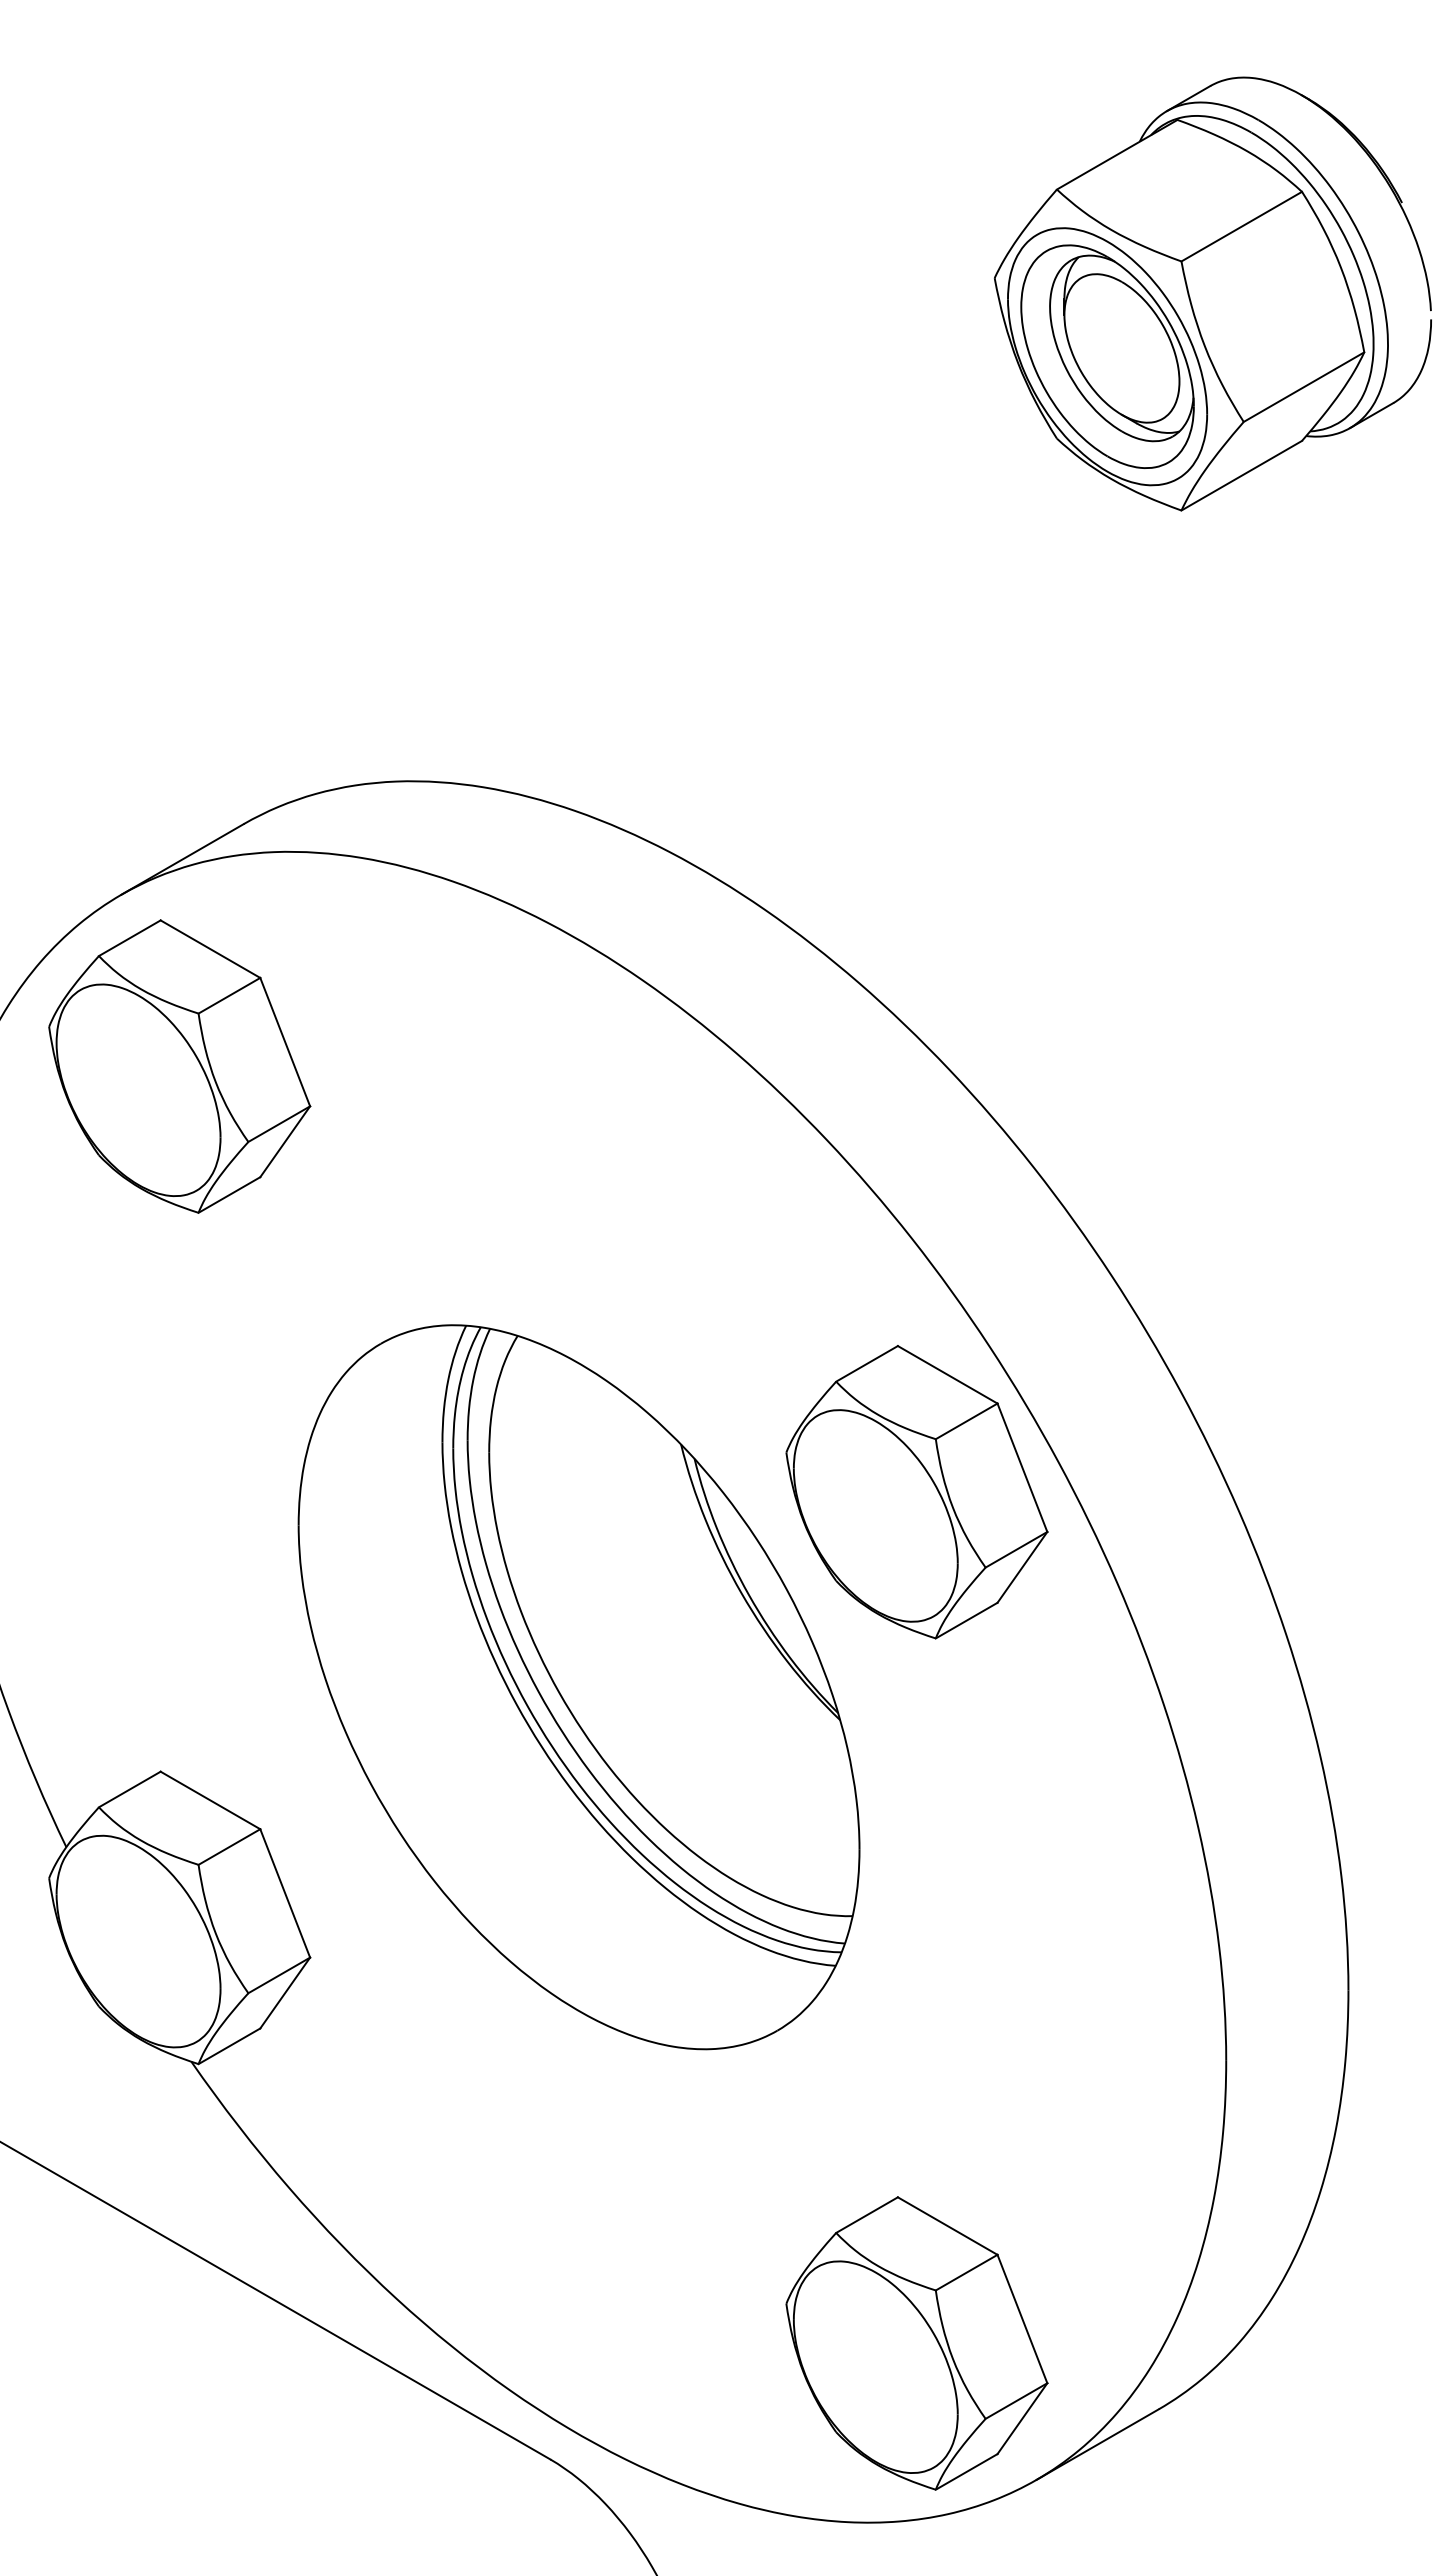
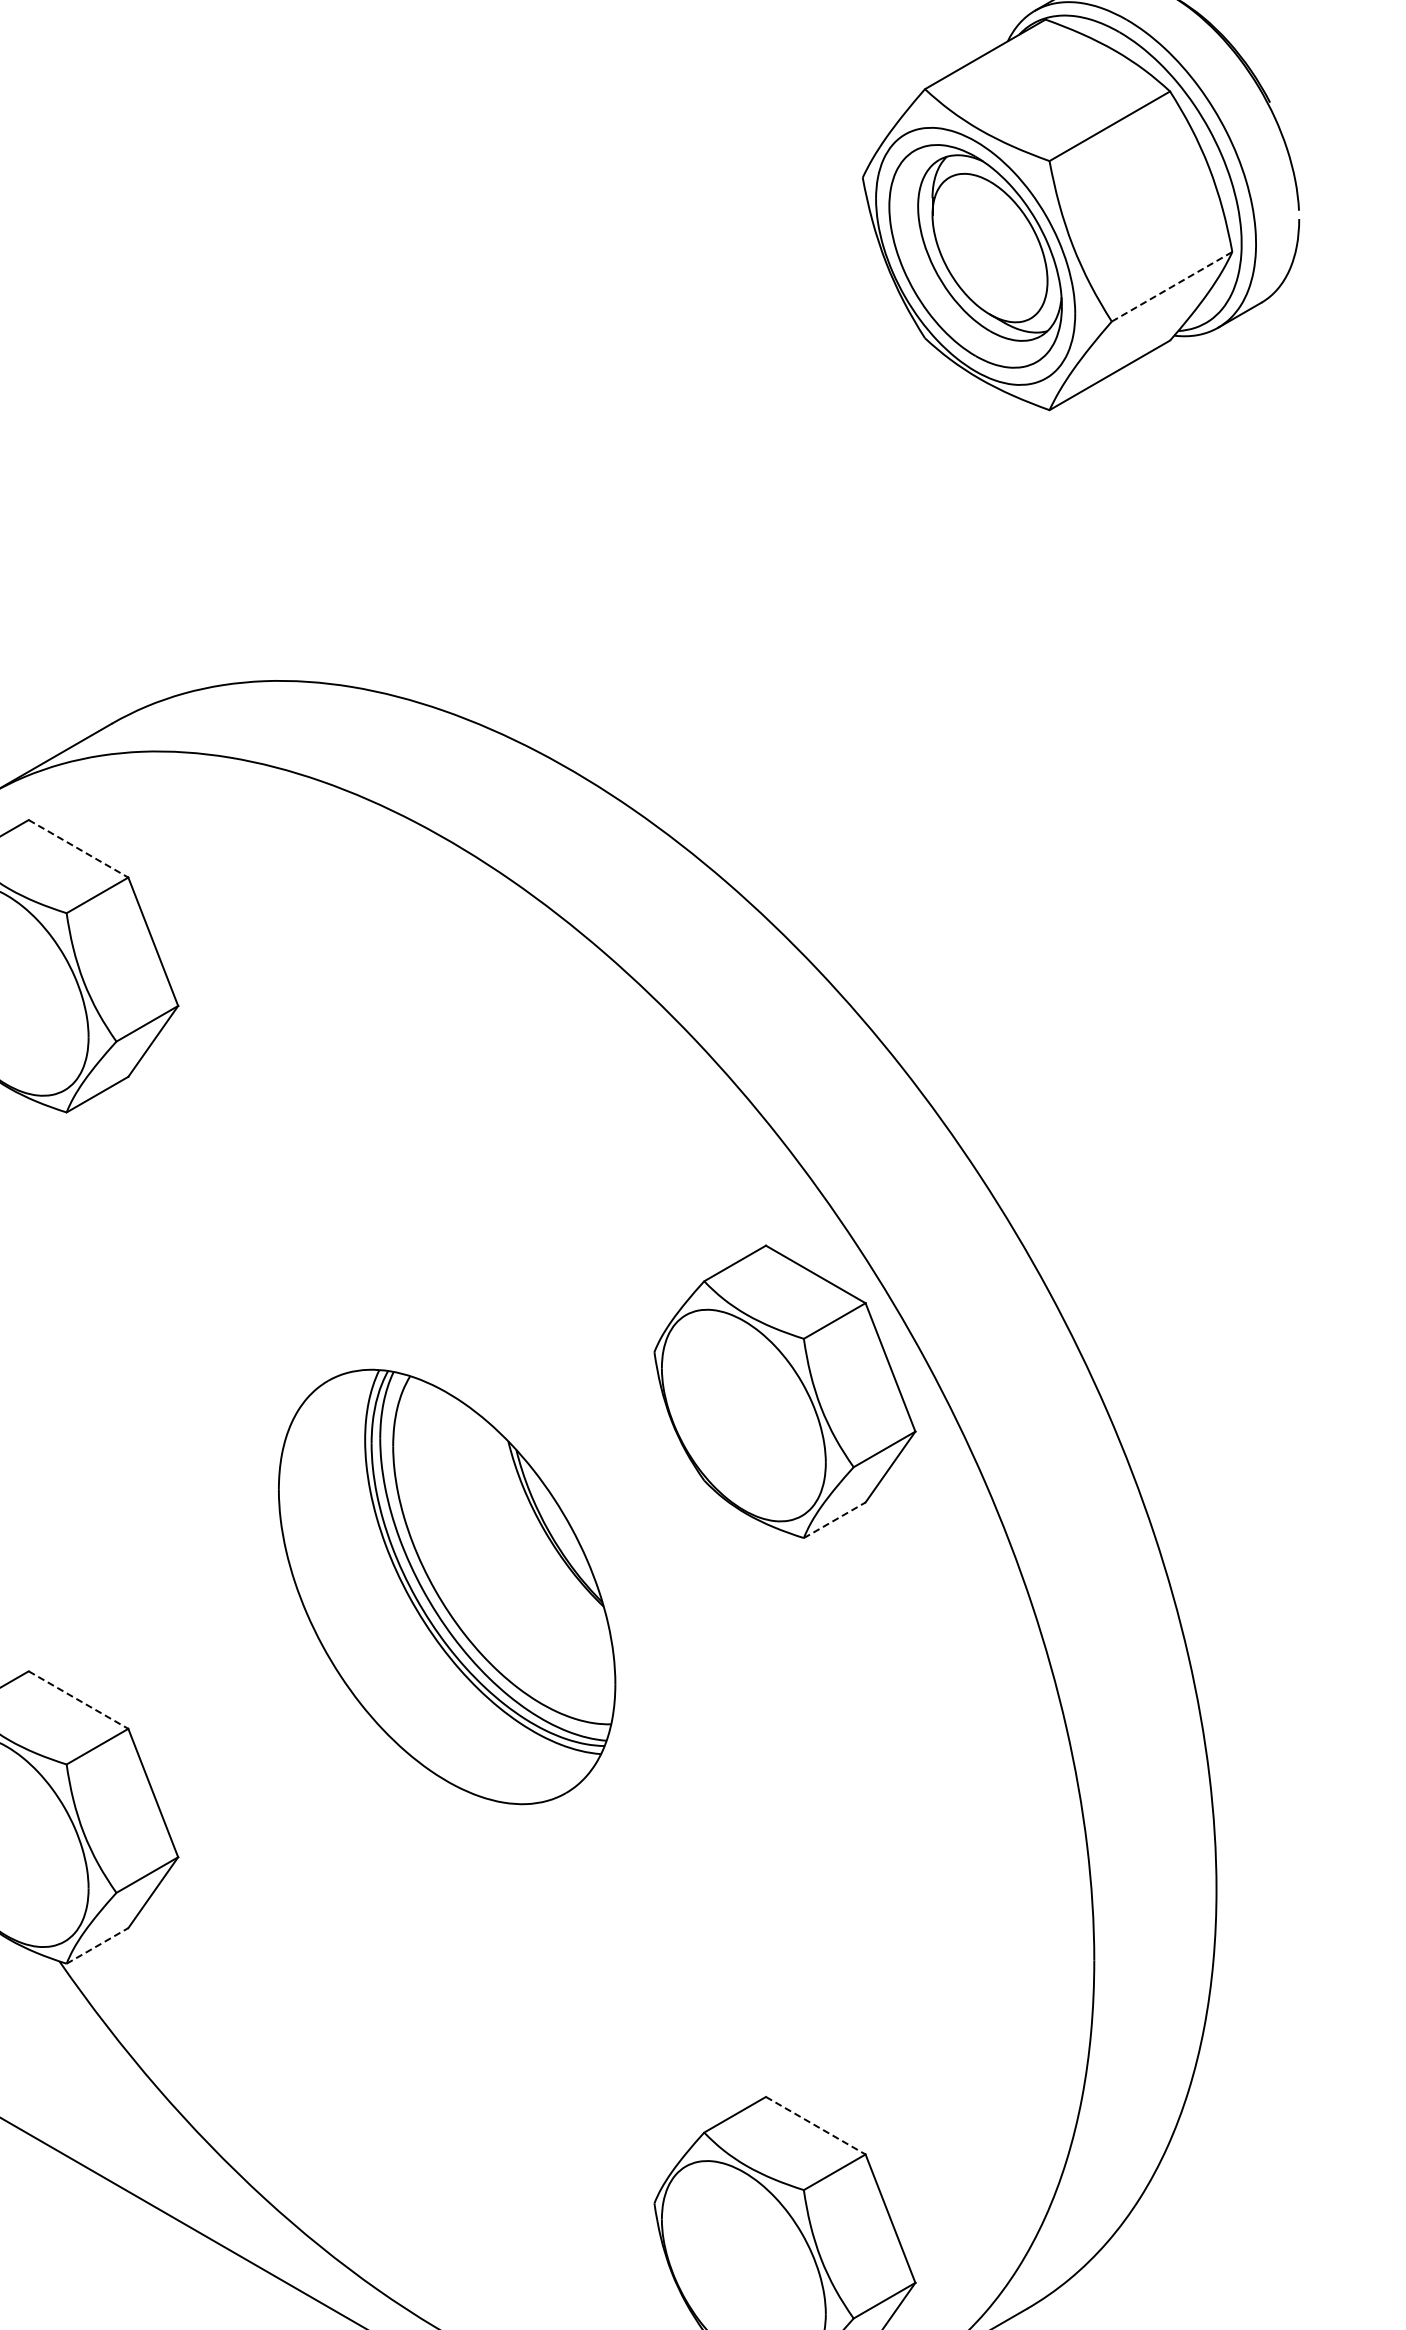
line: (1304, 387) -> (1172, 287), solid -> dashed
line: (210, 949) -> (78, 849), solid -> dashed
line: (966, 1620) -> (834, 1520), solid -> dashed
part: (578, 1687) -> (446, 1587), size x0.6
line: (210, 1800) -> (78, 1700), solid -> dashed
line: (229, 2046) -> (97, 1946), solid -> dashed
line: (947, 2226) -> (815, 2126), solid -> dashed

